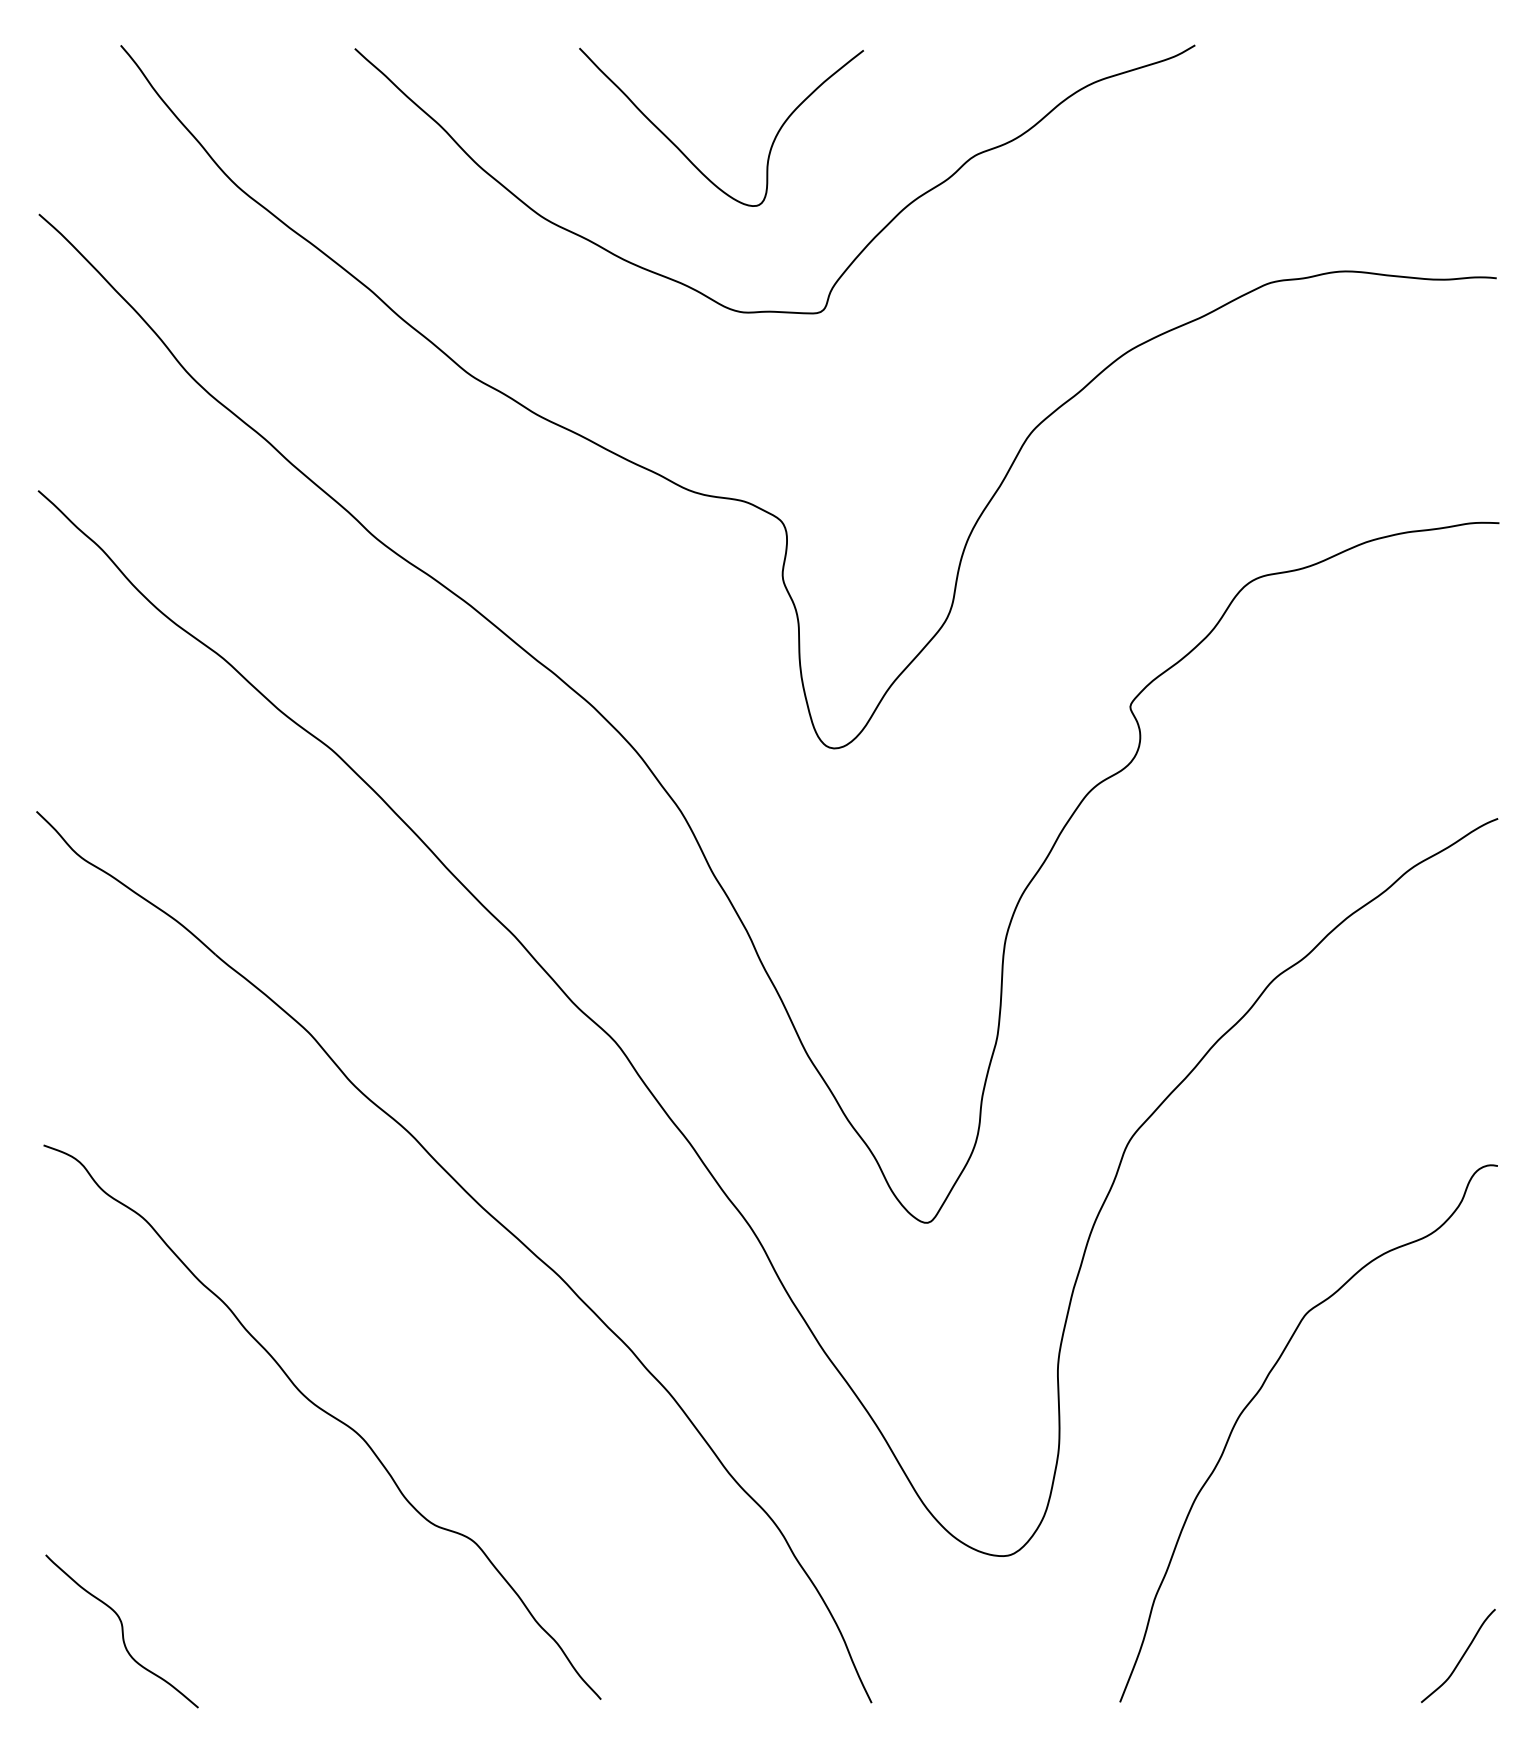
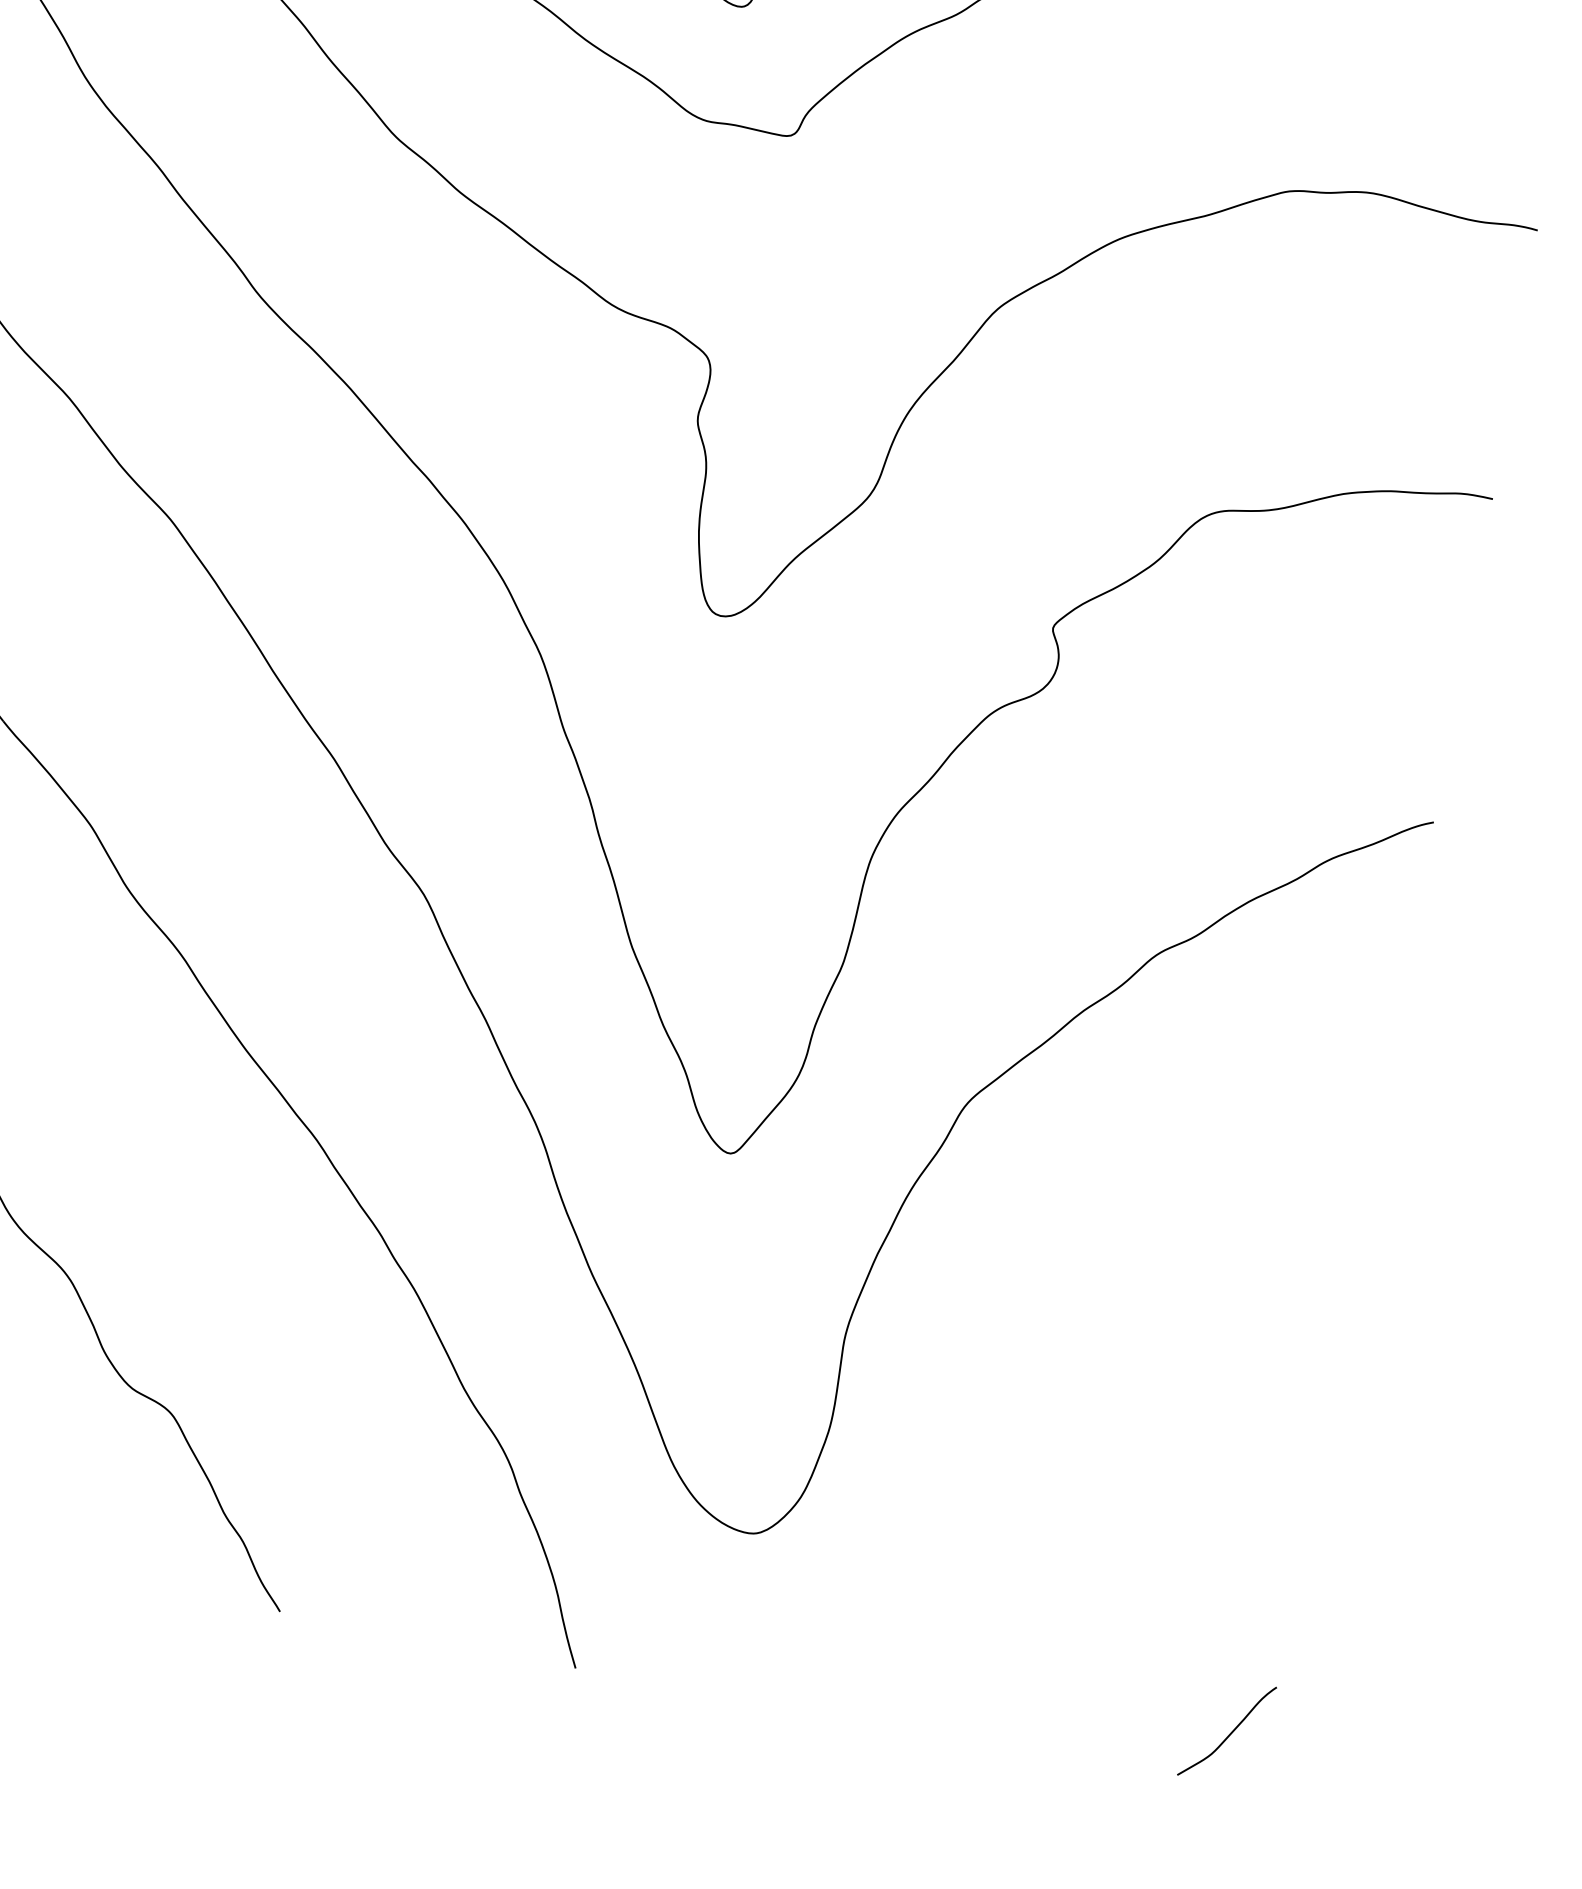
curve: (1258, 1393) -> (1059, 1404), removed

